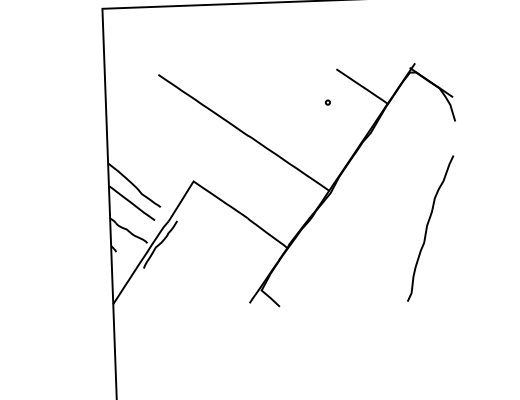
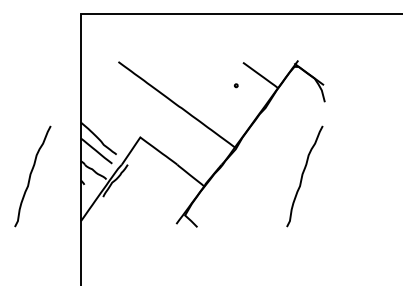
curve: (40, 241) -> (31, 175), added

